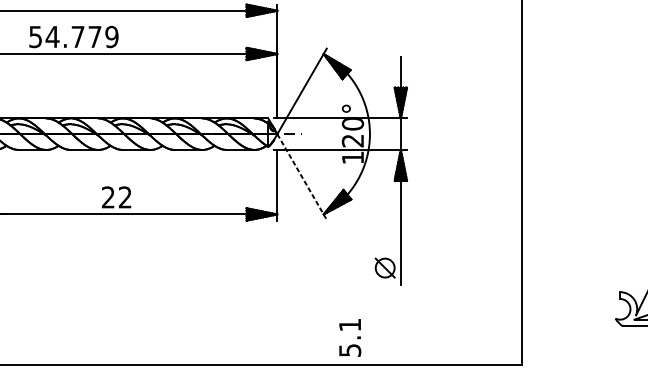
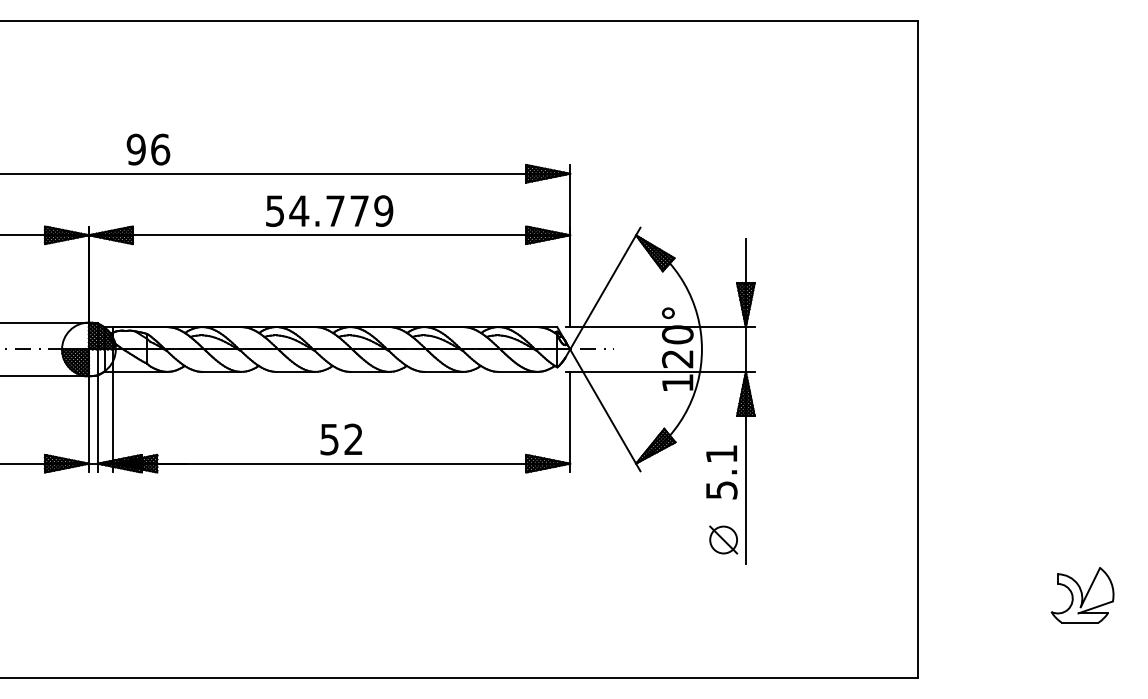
text: (73, 36) -> (329, 210), moved
line: (302, 177) -> (605, 410), dashed -> solid
text: (108, 197) -> (329, 439), 22 -> 52
text: (349, 337) -> (721, 472), moved

